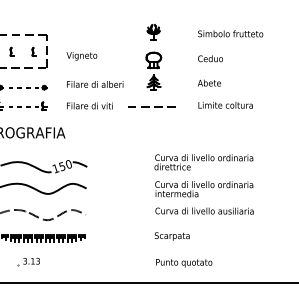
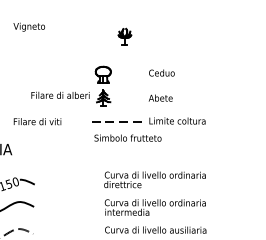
part: (153, 32) -> (124, 36), moved
text: (230, 33) -> (127, 137), moved
text: (81, 56) -> (28, 27), moved
text: (95, 84) -> (60, 95), moved
line: (149, 106) -> (114, 122), moved

